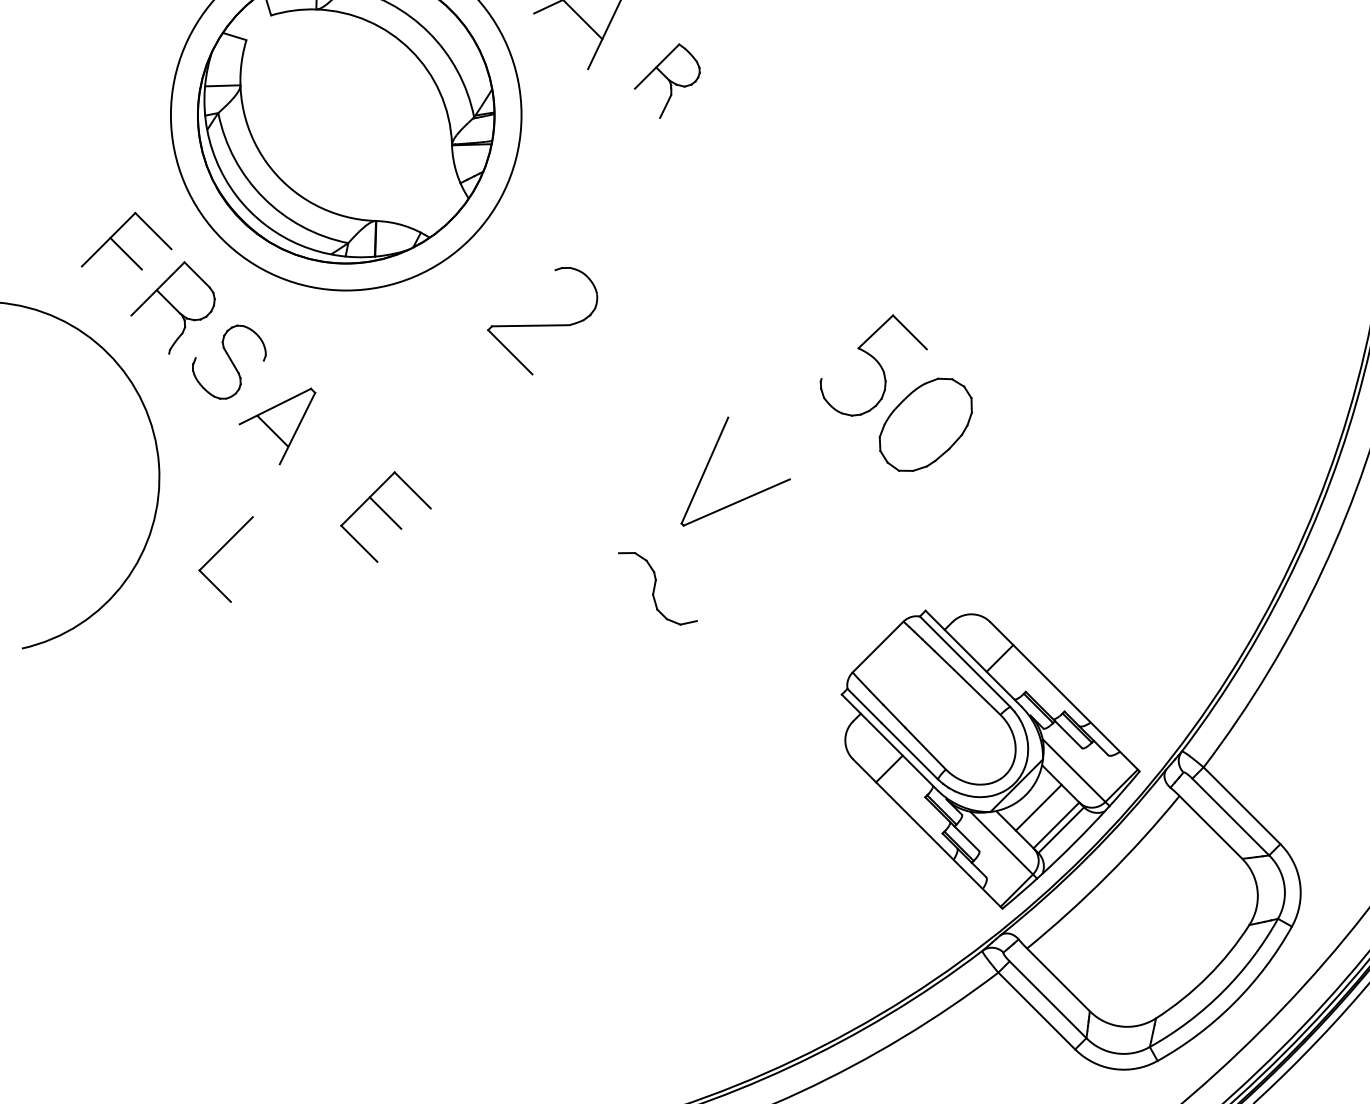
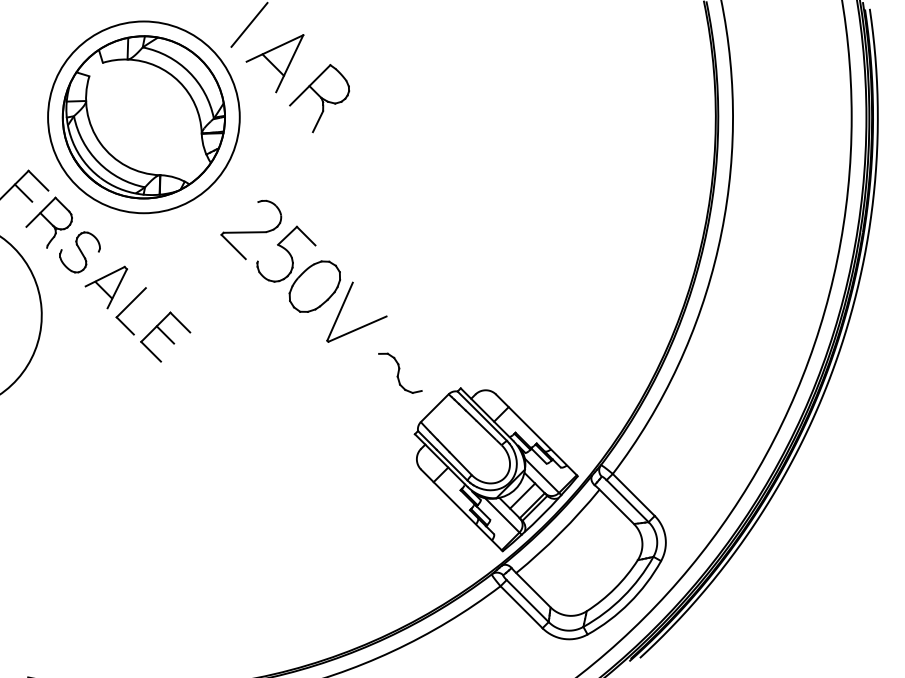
part: (667, 80) -> (319, 98), size x1.67
part: (895, 391) -> (298, 268), moved
part: (224, 559) -> (130, 311), moved
part: (658, 587) -> (400, 372), moved

